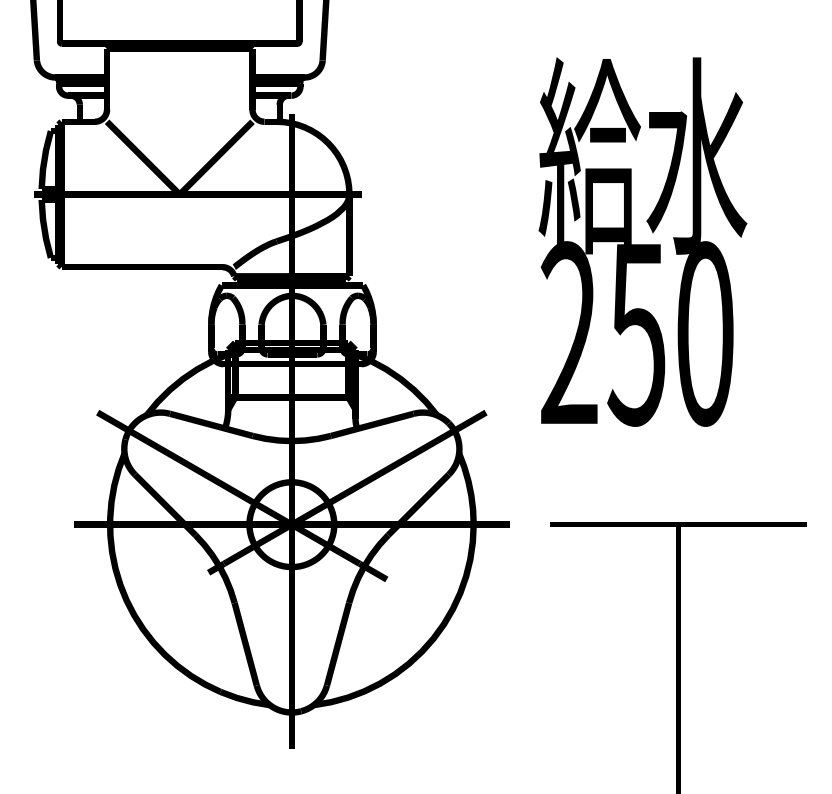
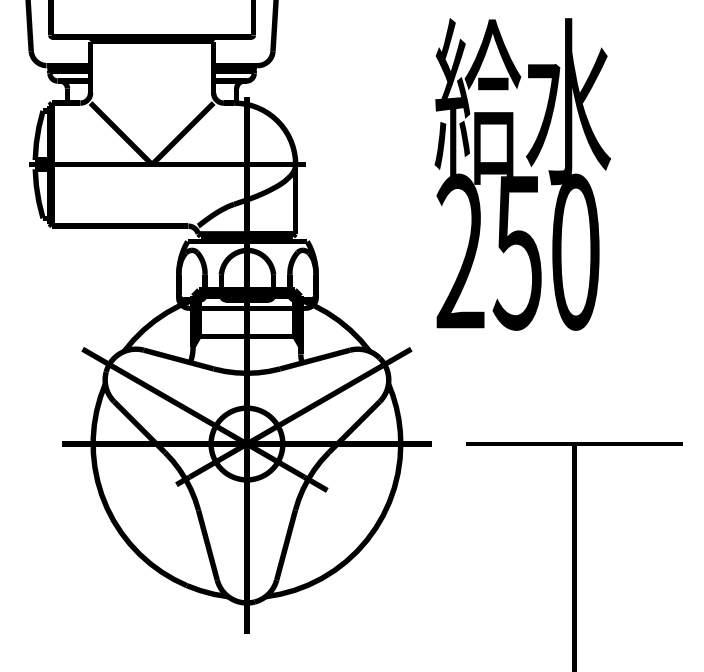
text: (642, 241) -> (522, 173), moved

